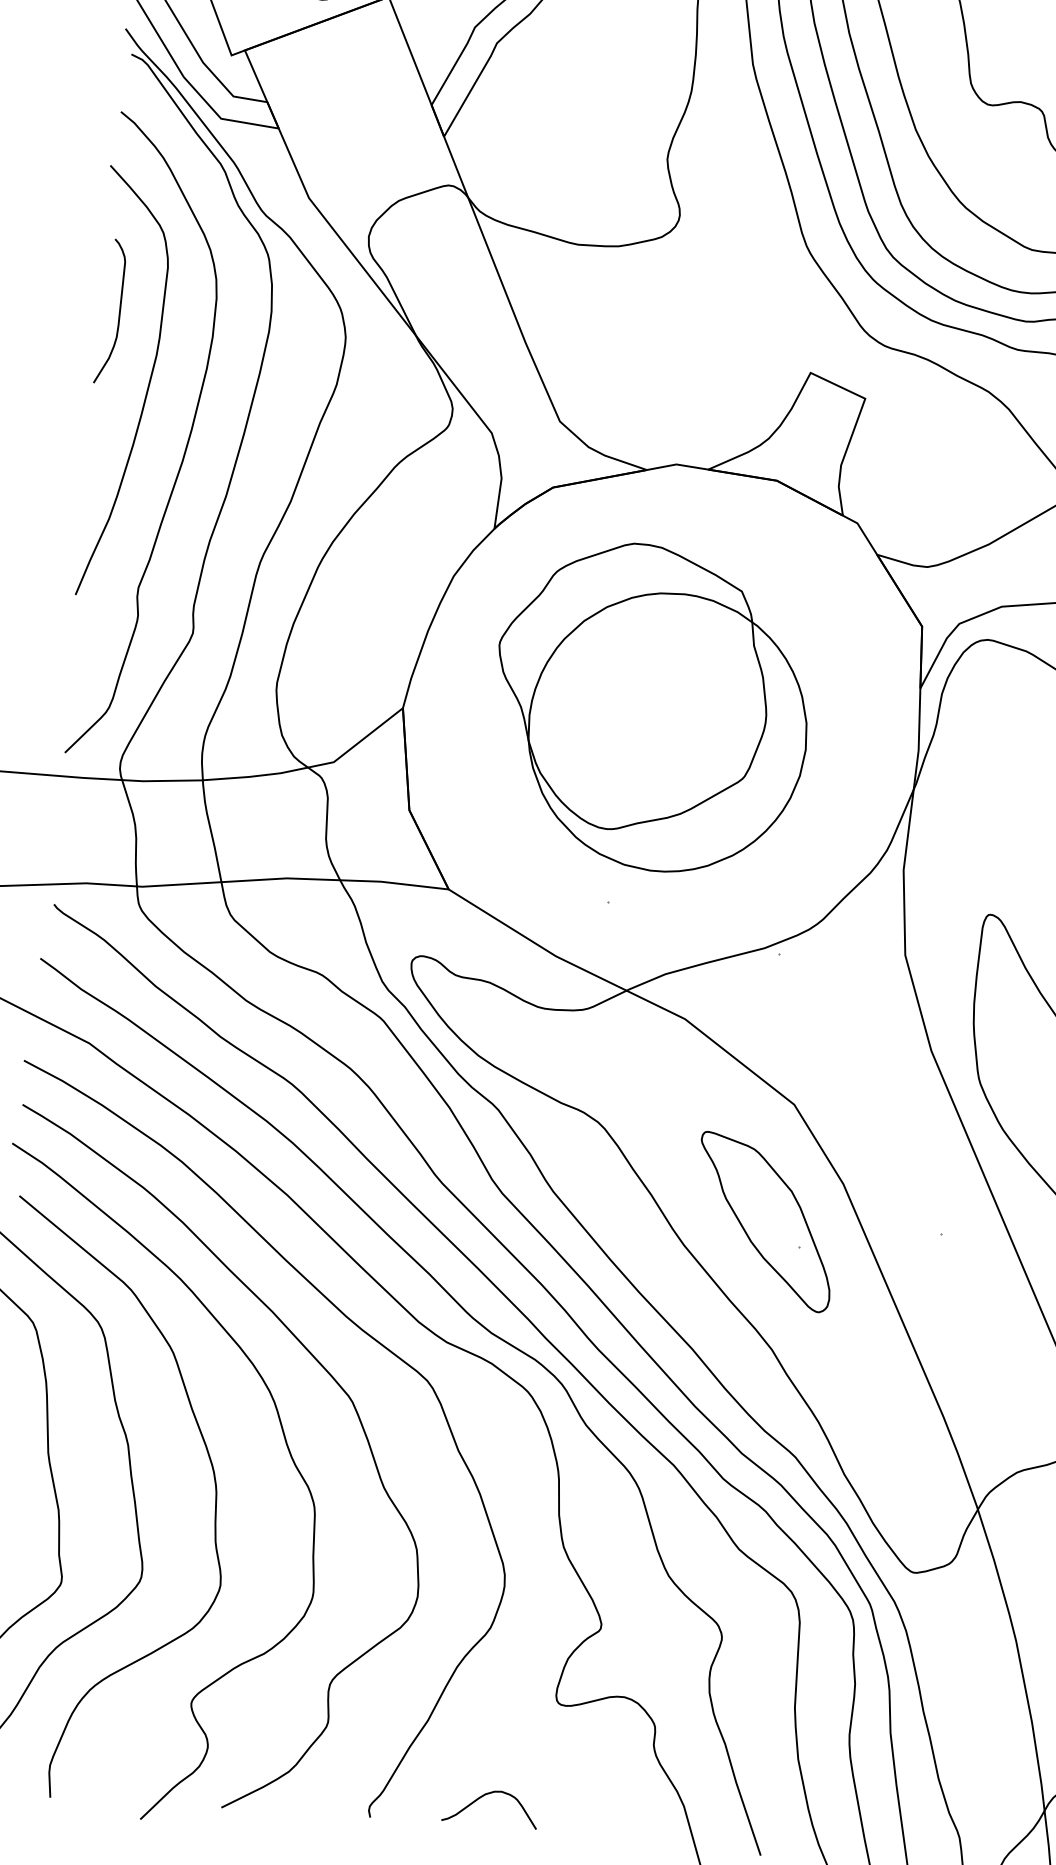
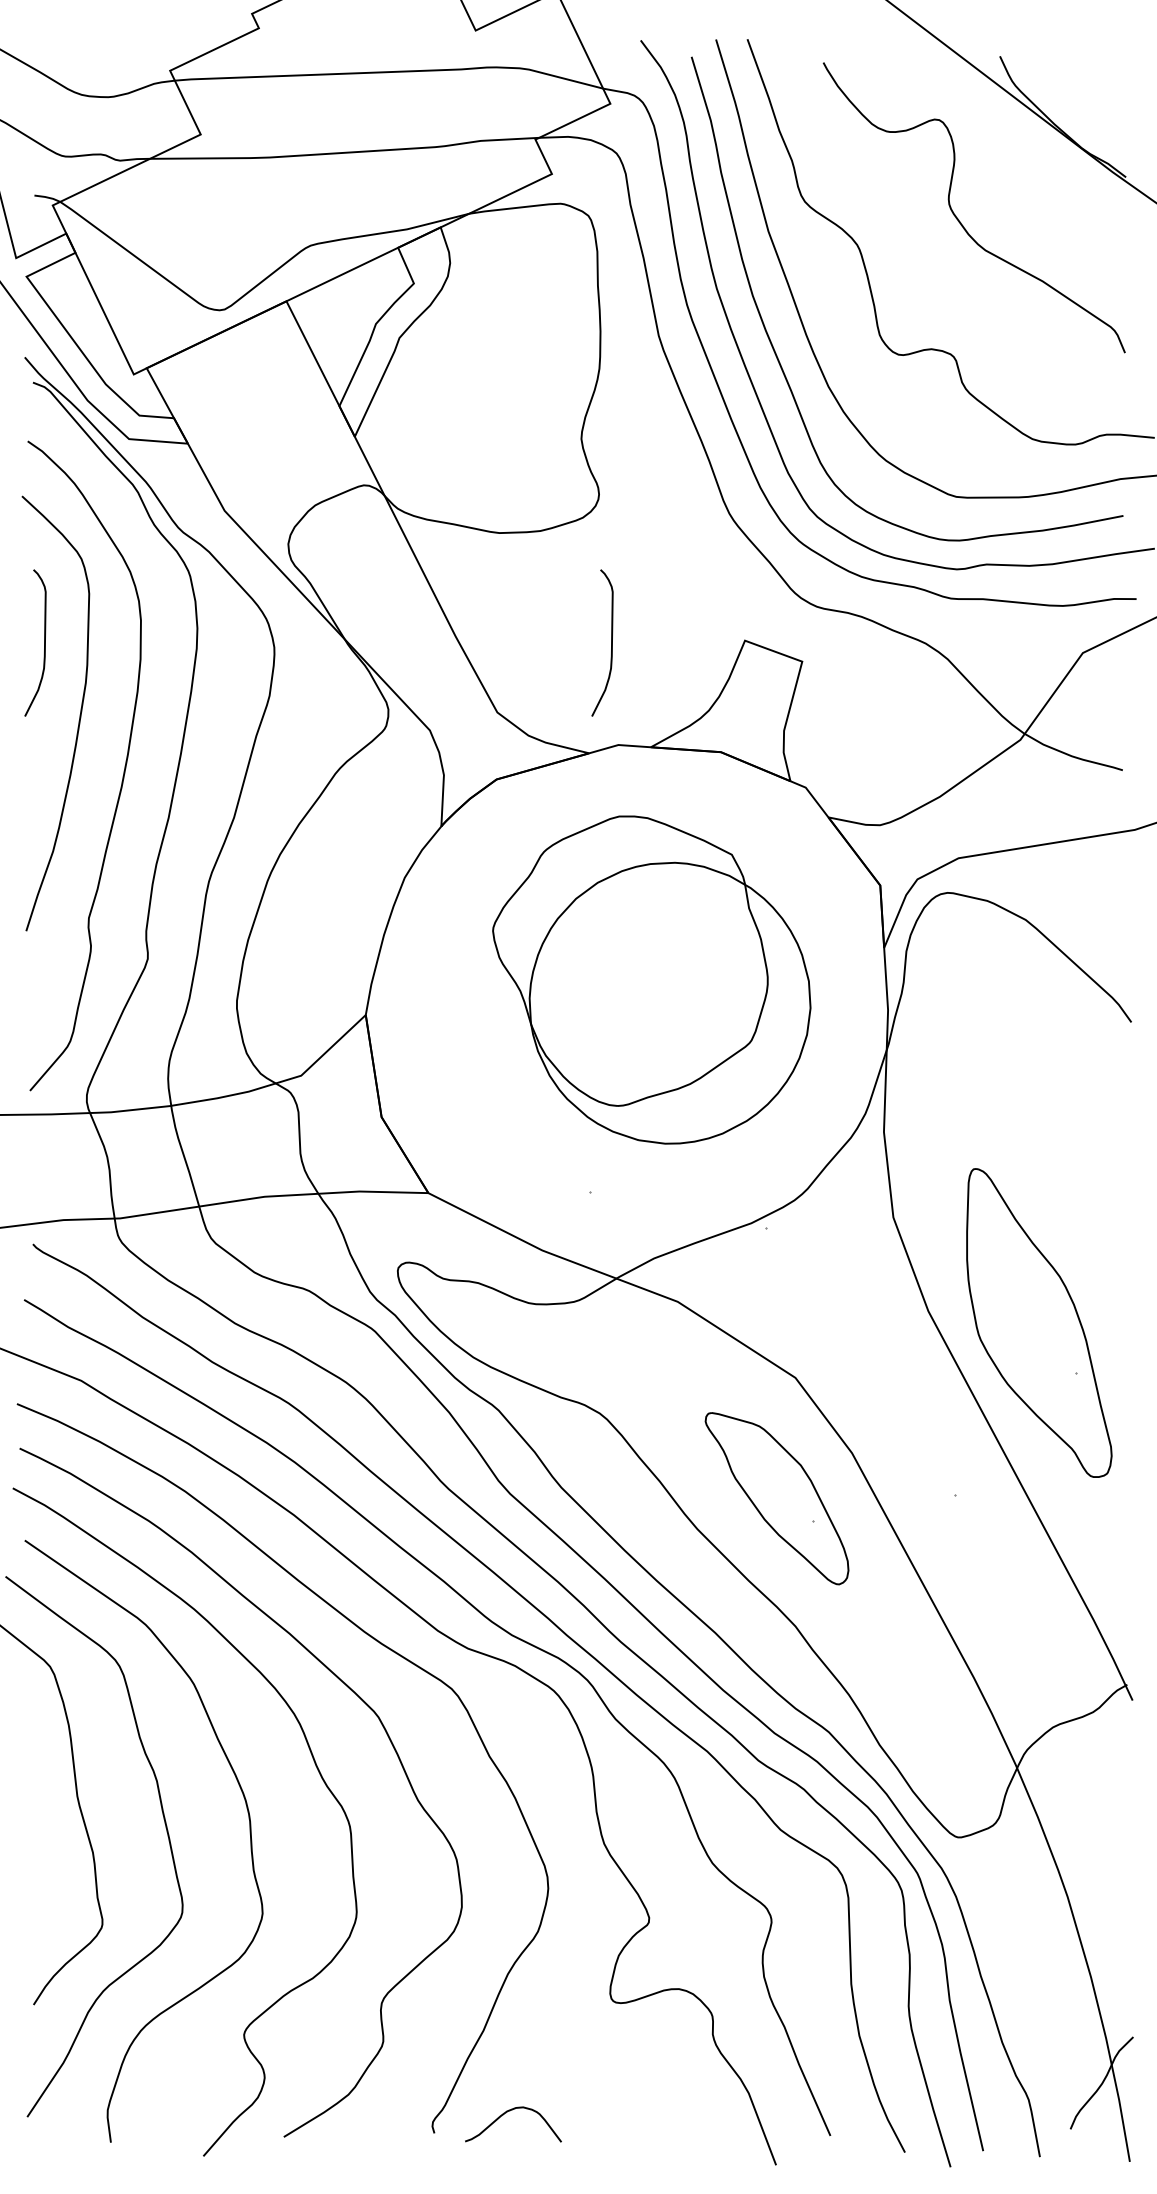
curve: (678, 362) -> (611, 642), added
part: (651, 707) -> (651, 979), moved
curve: (484, 1796) -> (506, 2113), moved

